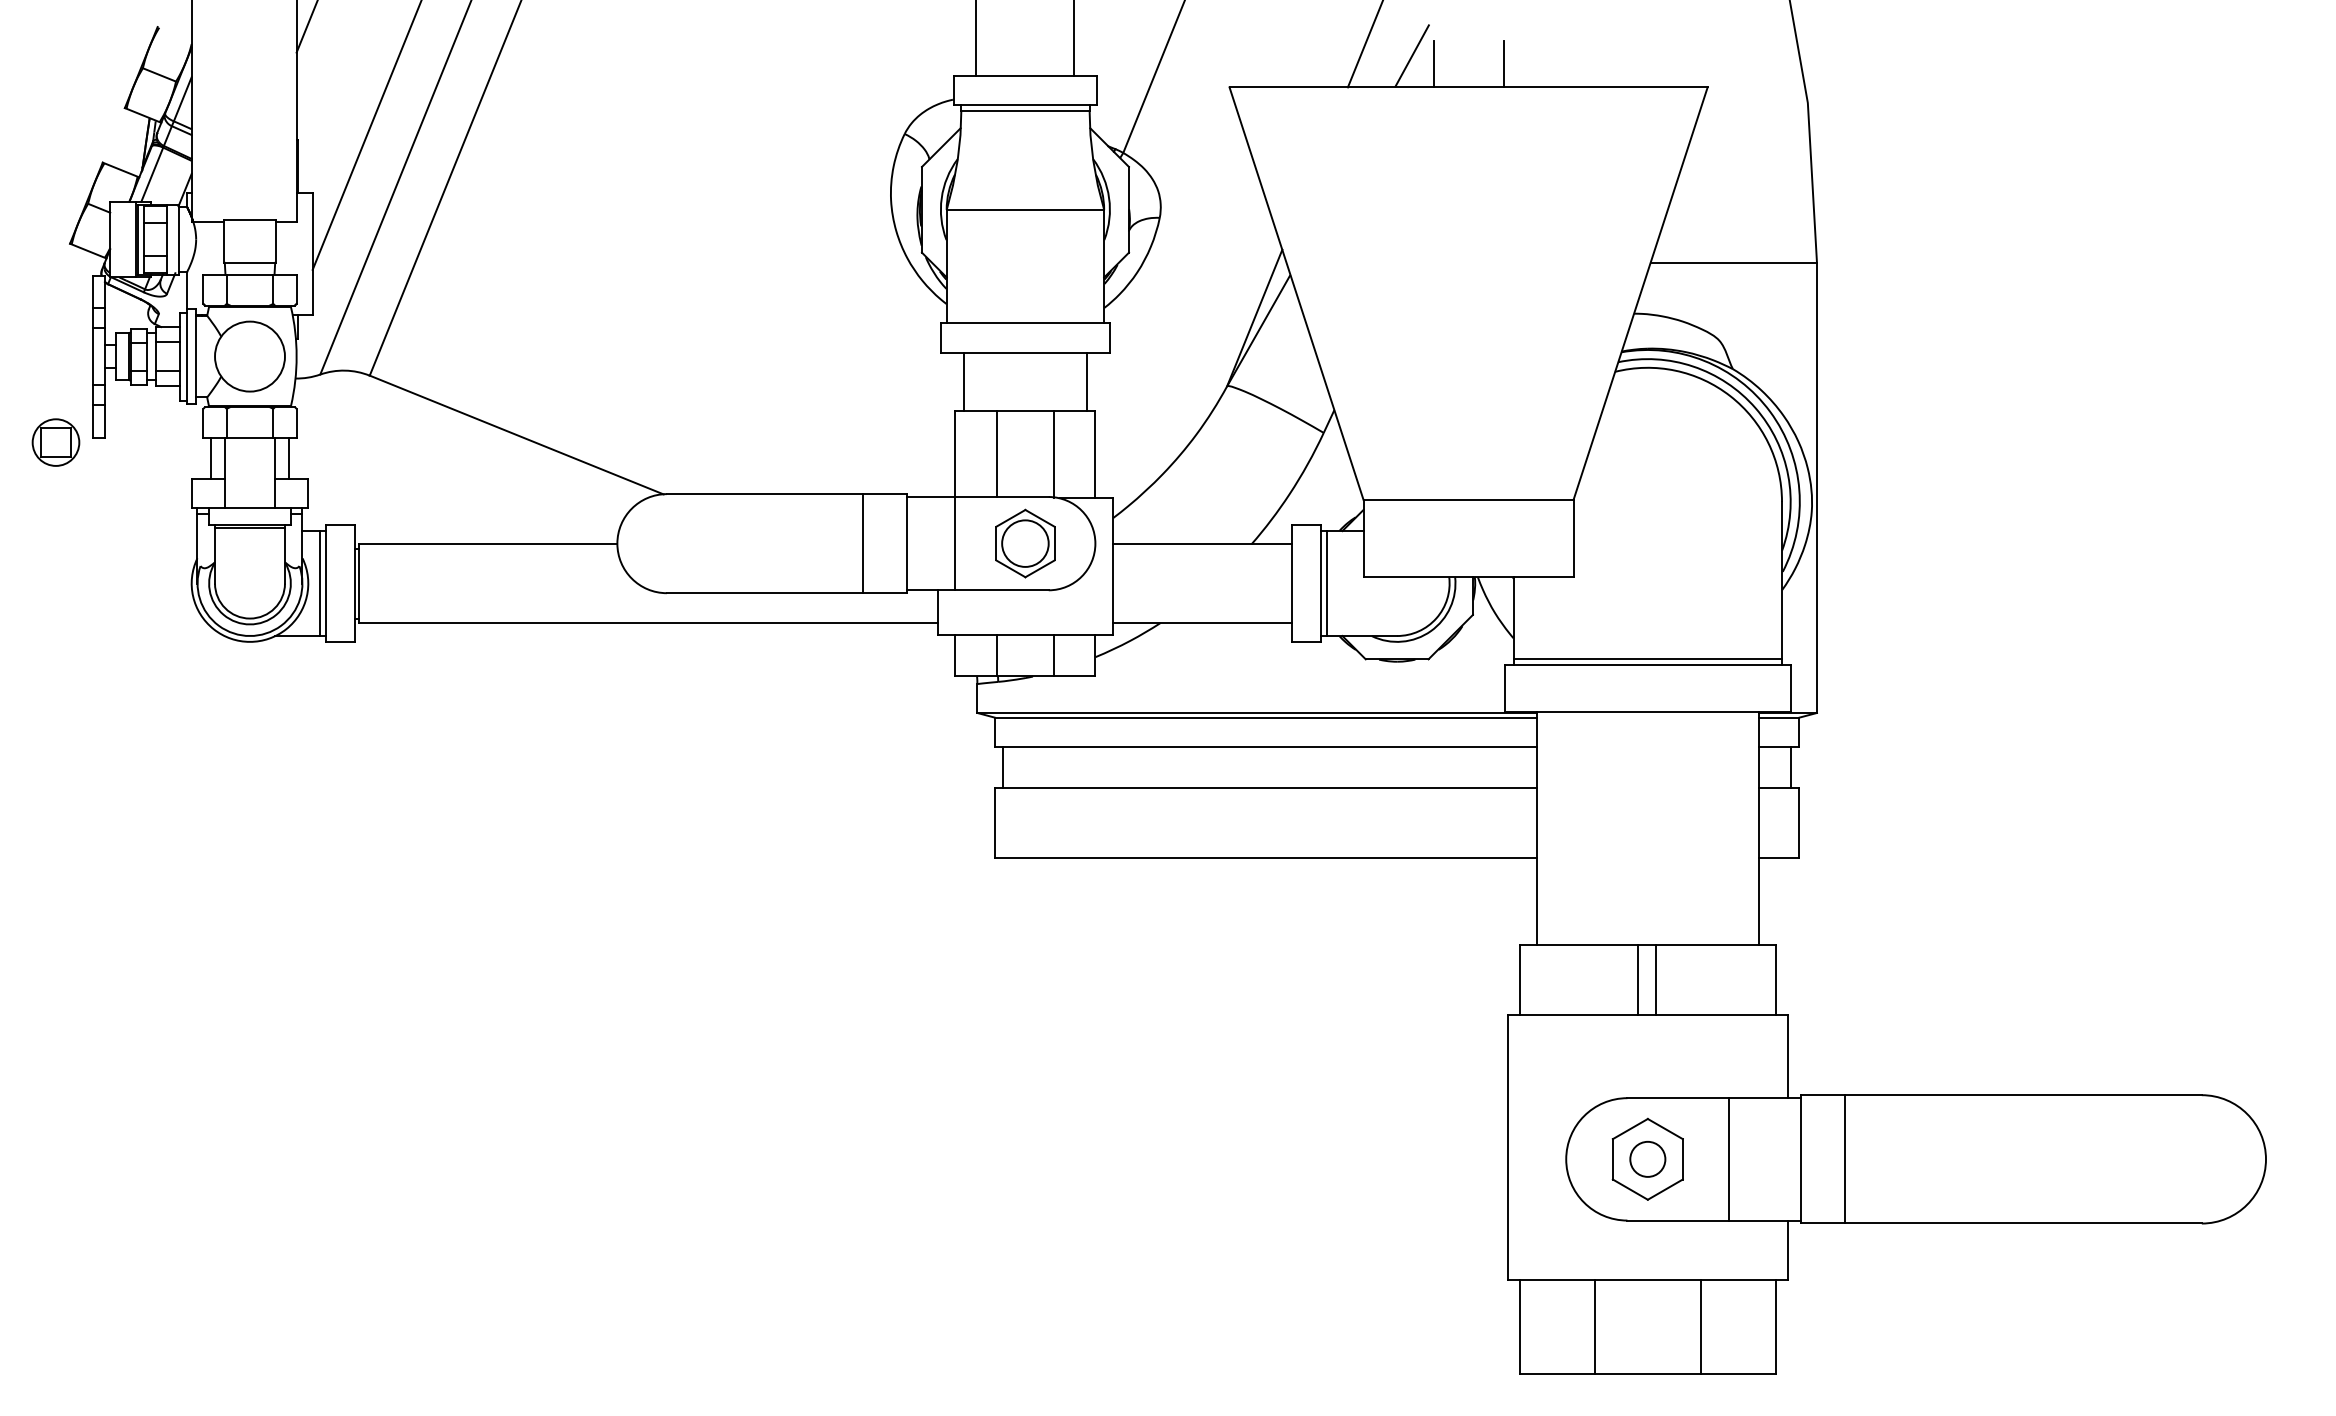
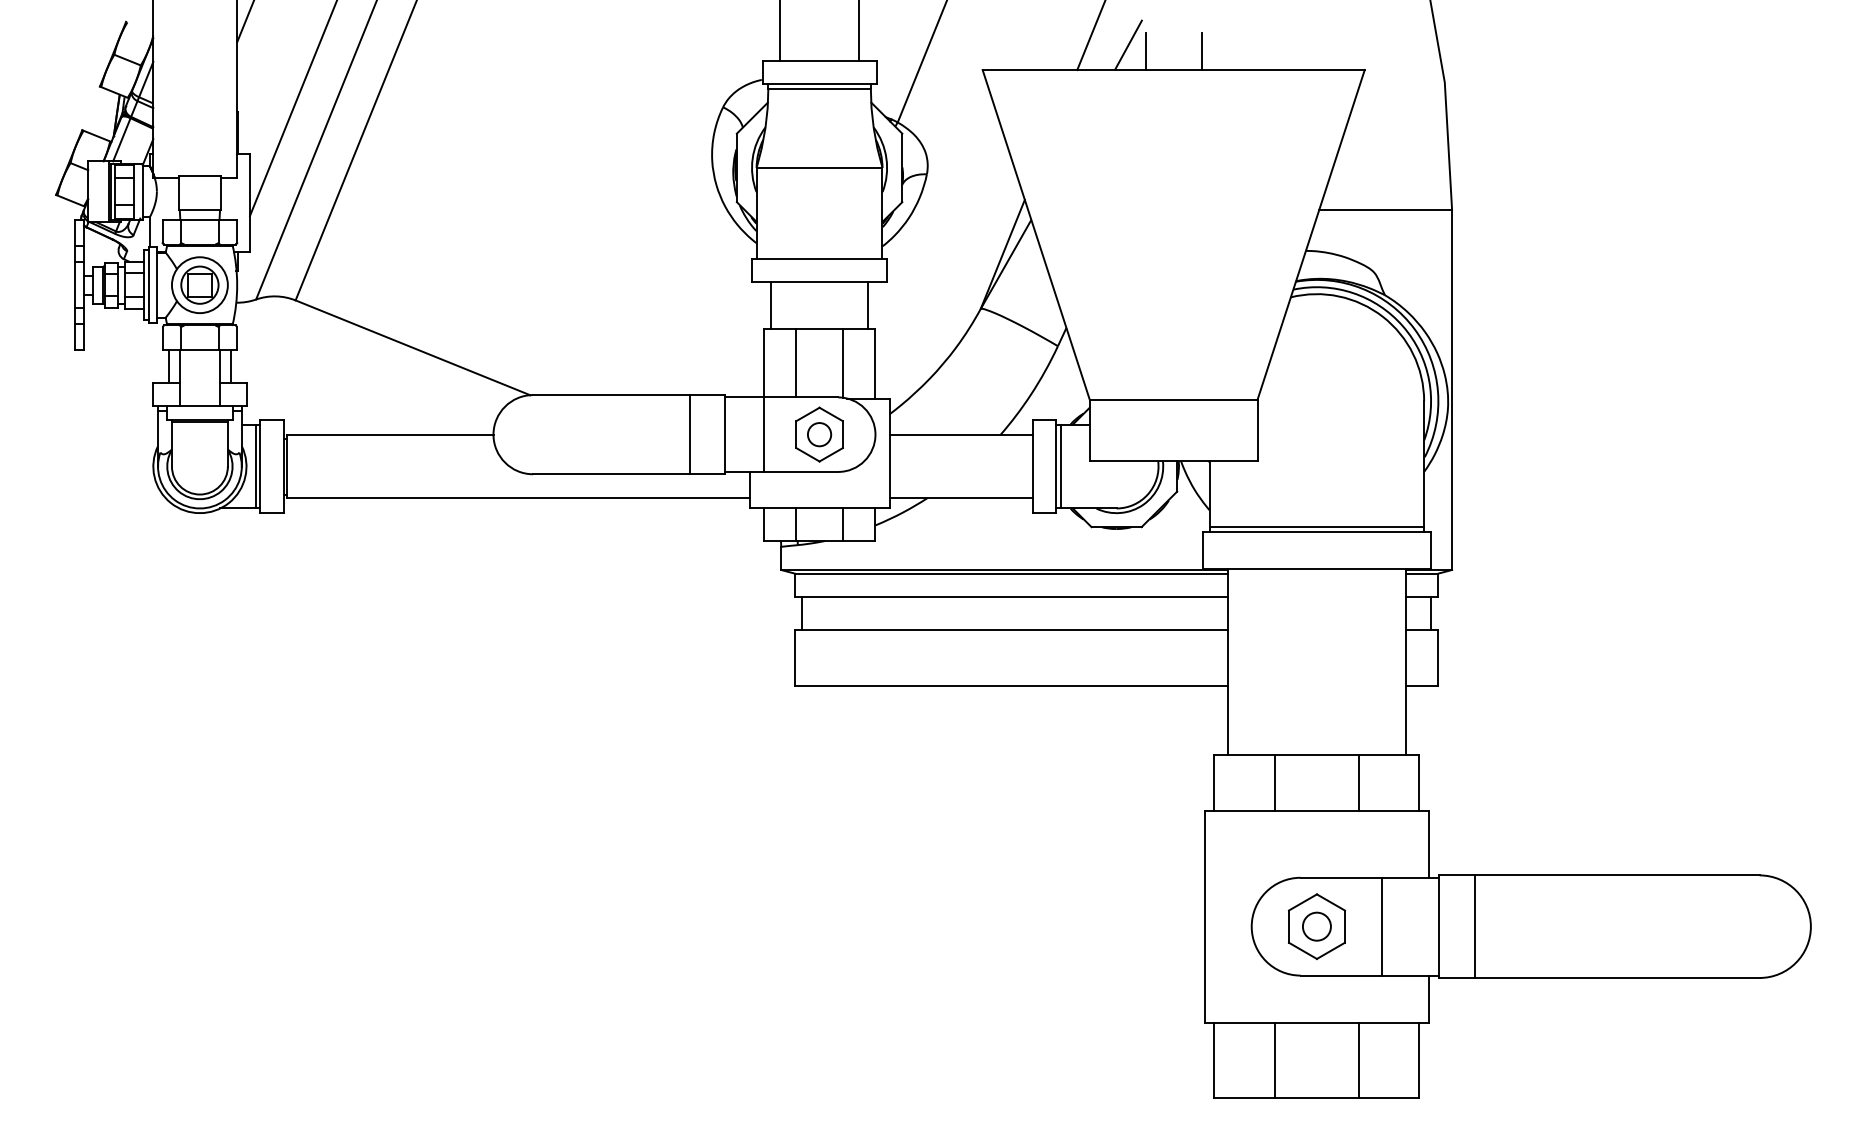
part: (55, 442) -> (199, 285), moved
circle: (1024, 543) -> (818, 434), size x0.62
line: (1638, 980) -> (1359, 783), moved
line: (1655, 980) -> (1274, 783), moved

